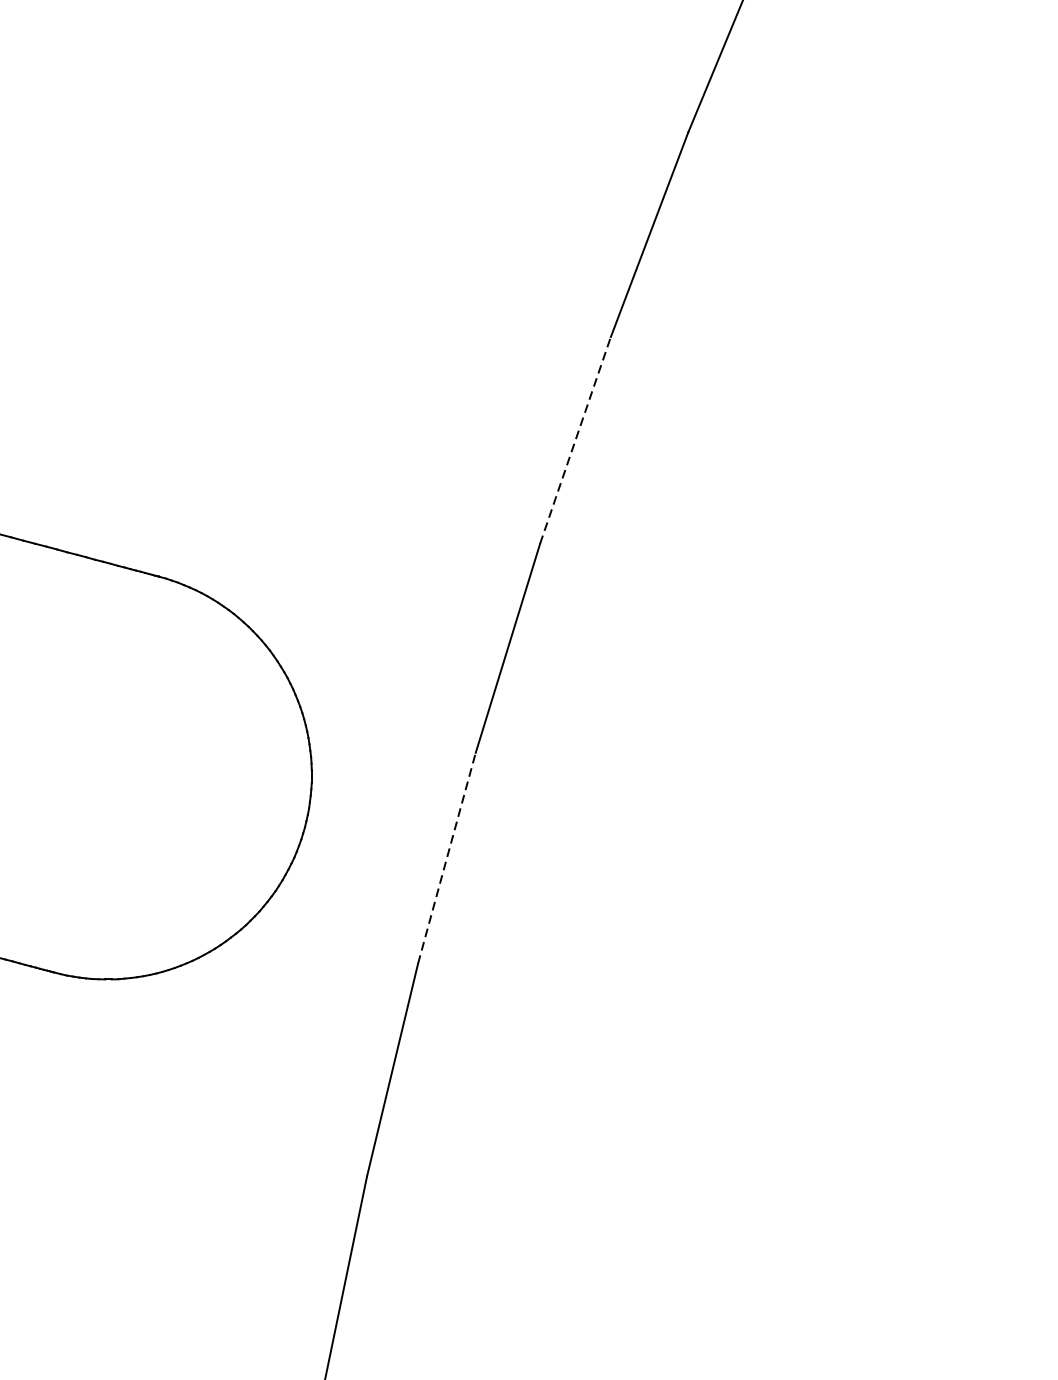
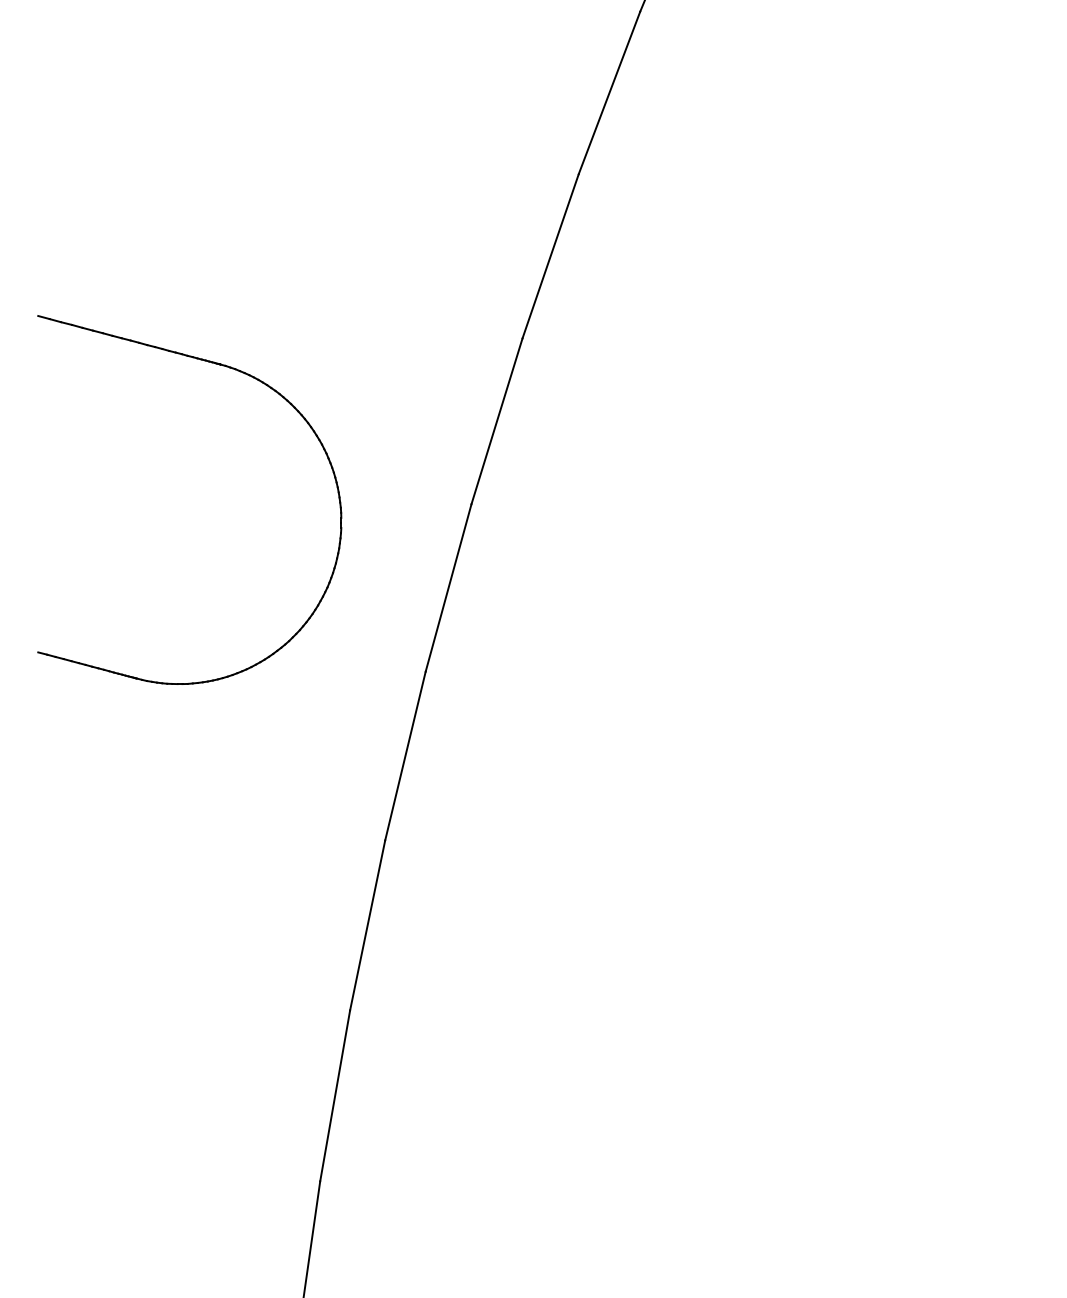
line: (575, 440) -> (550, 256), dashed -> solid
line: (446, 857) -> (448, 587), dashed -> solid

